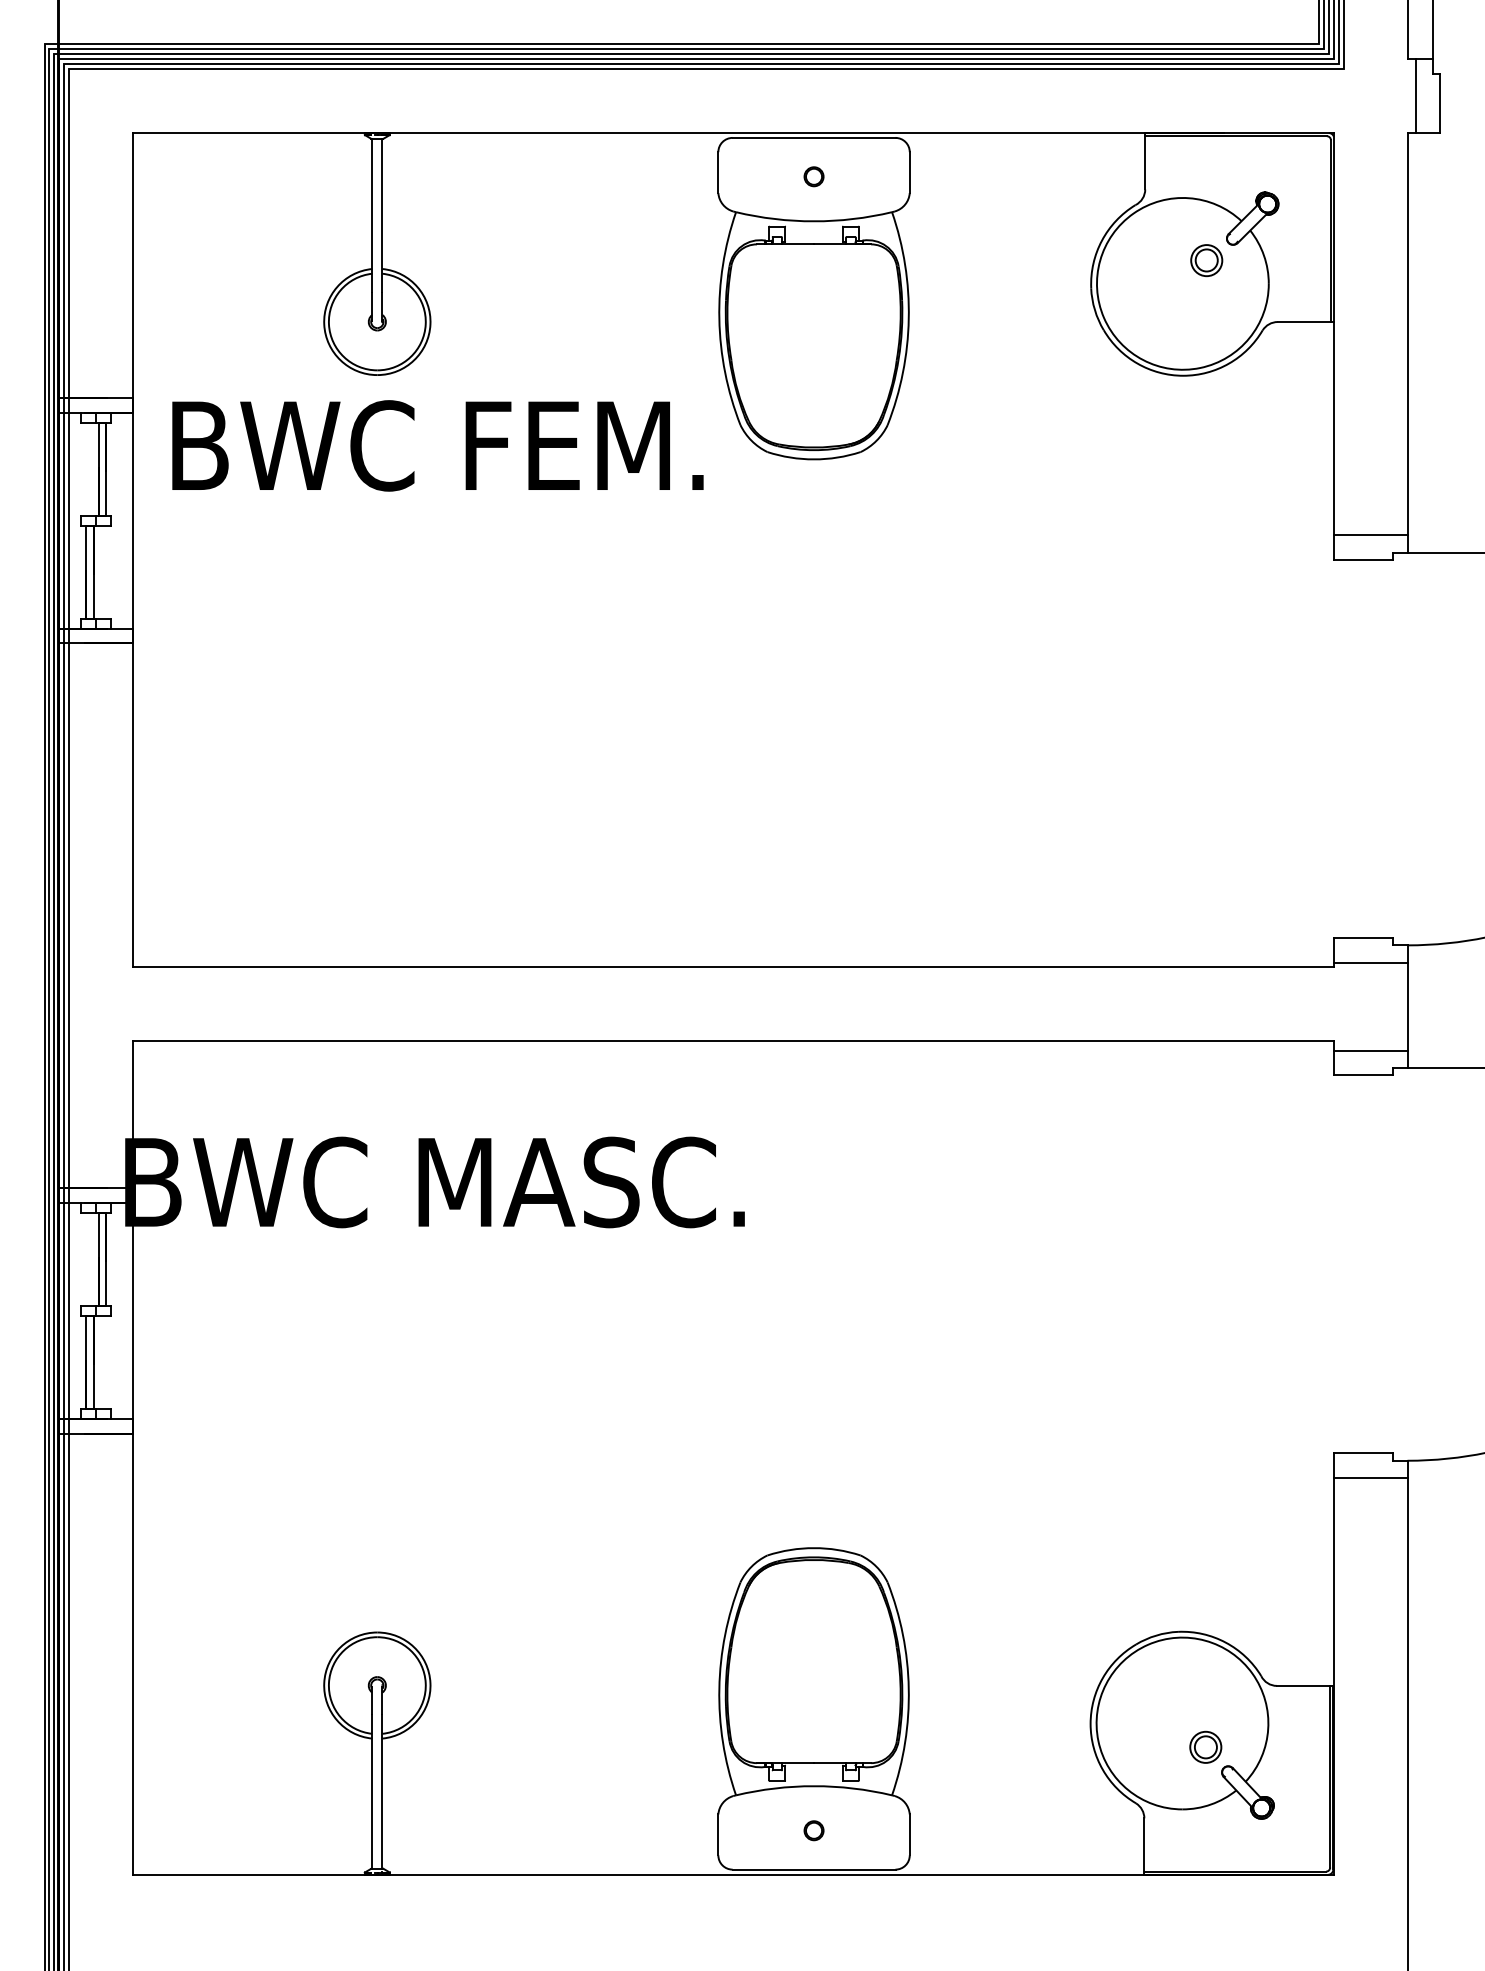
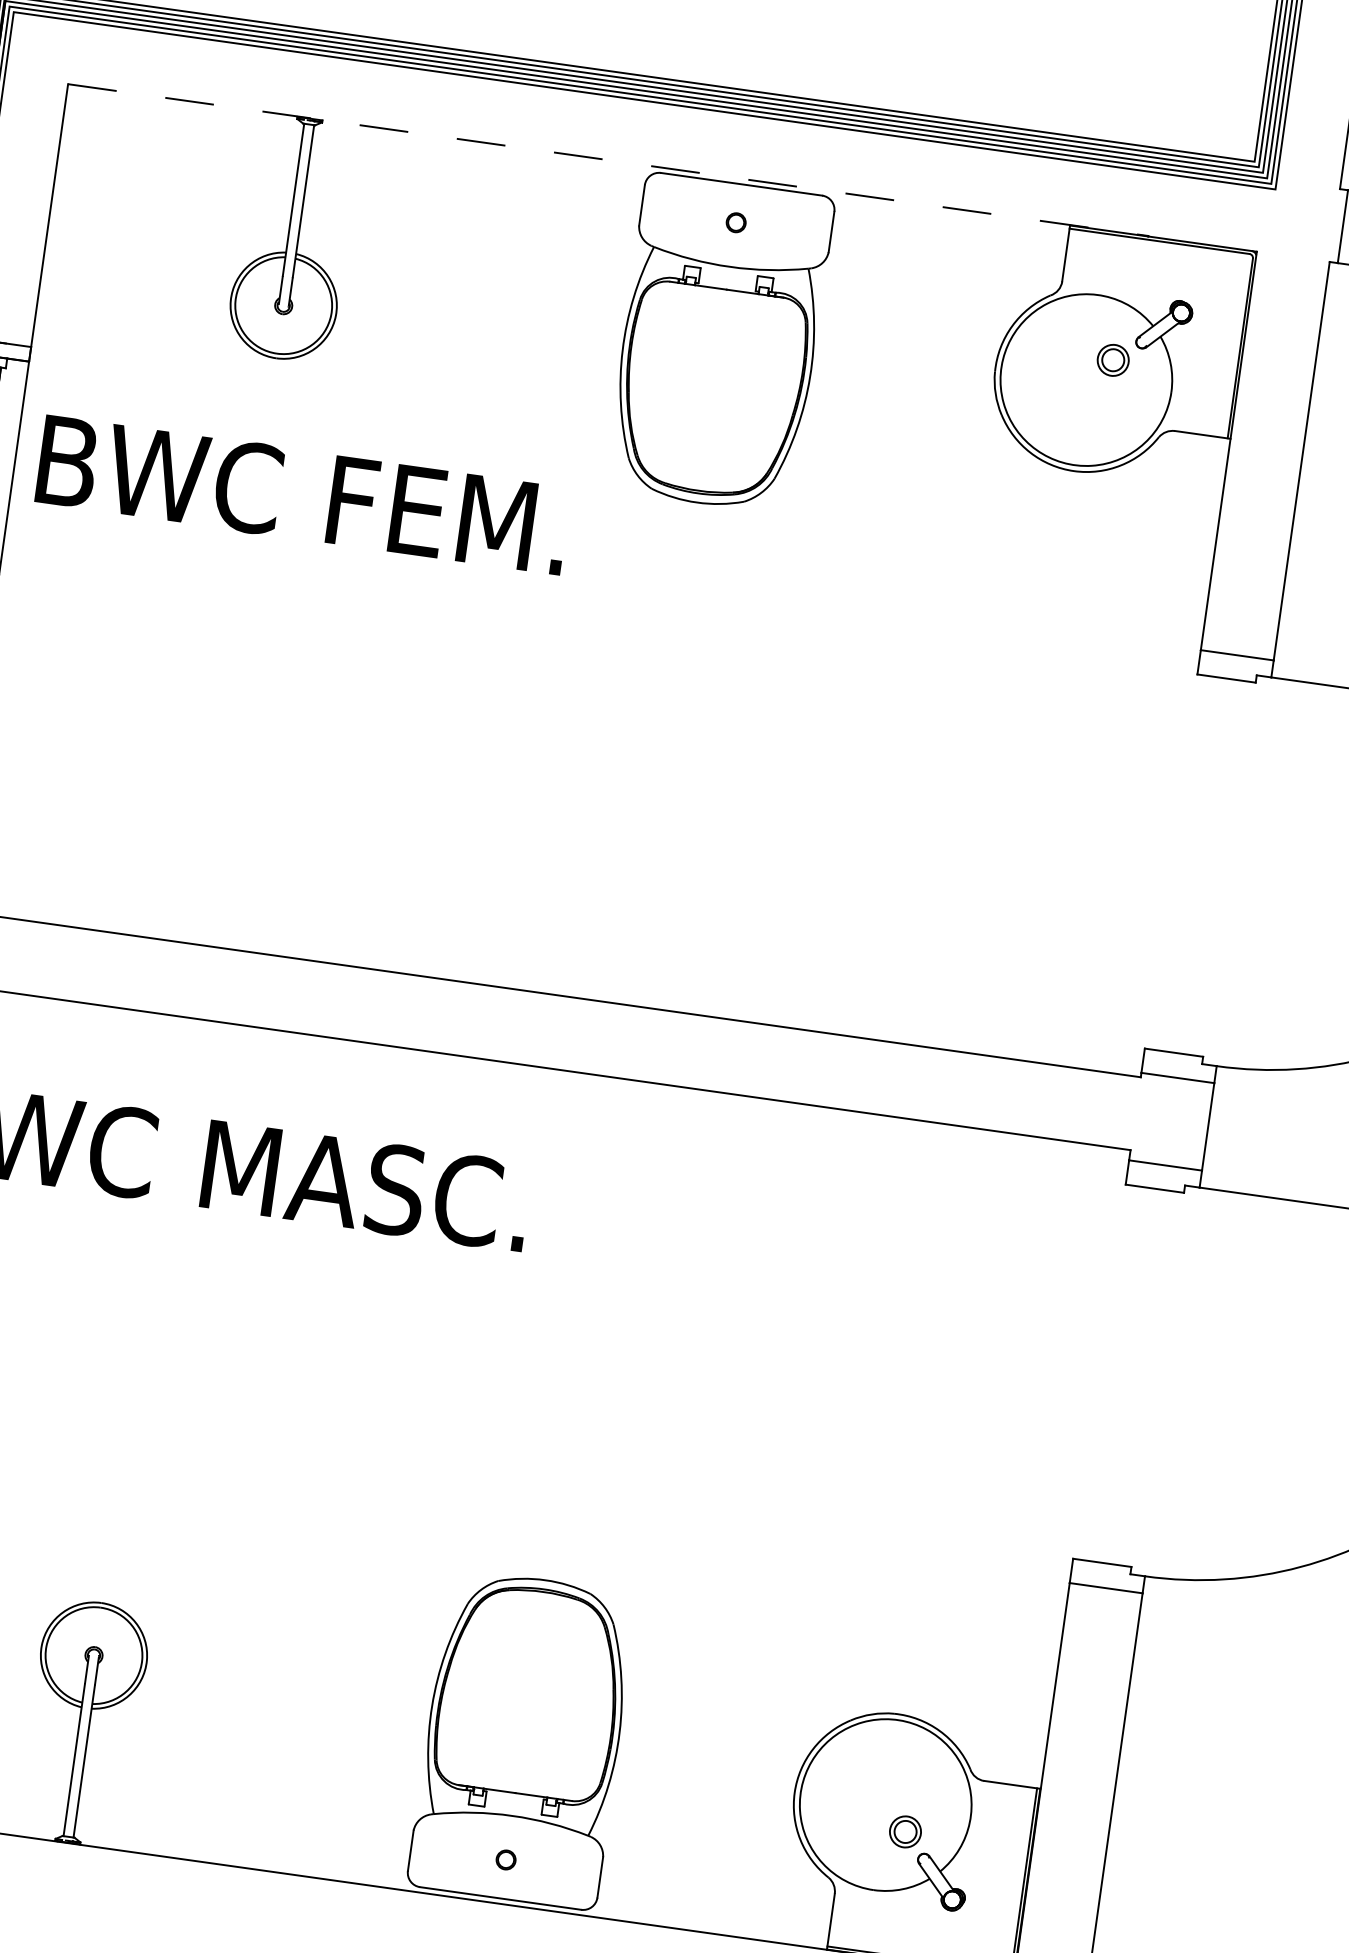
line: (678, 132) -> (608, 160), solid -> dashed
text: (437, 445) -> (302, 494), moved

